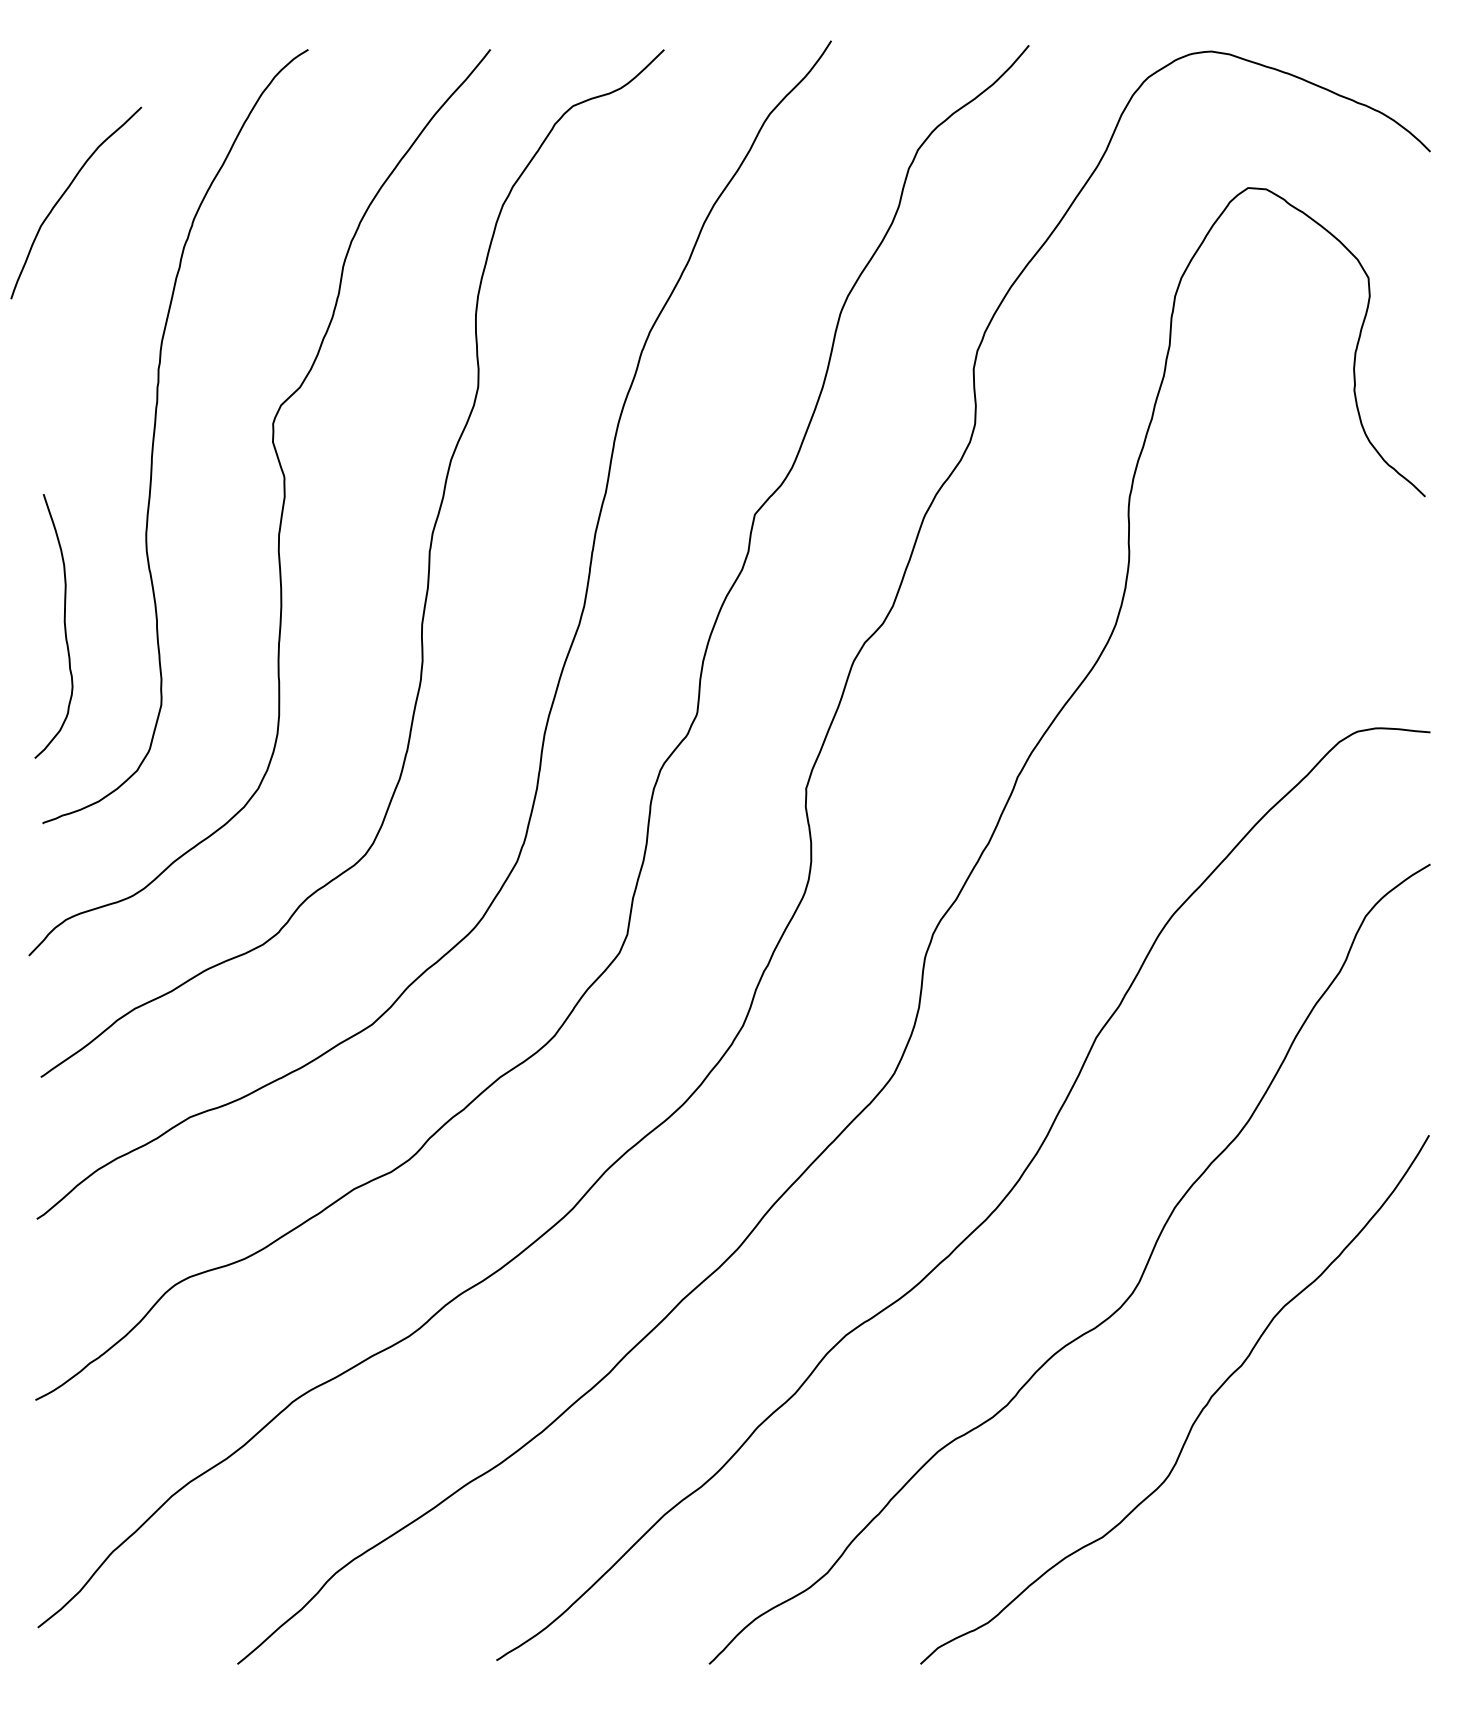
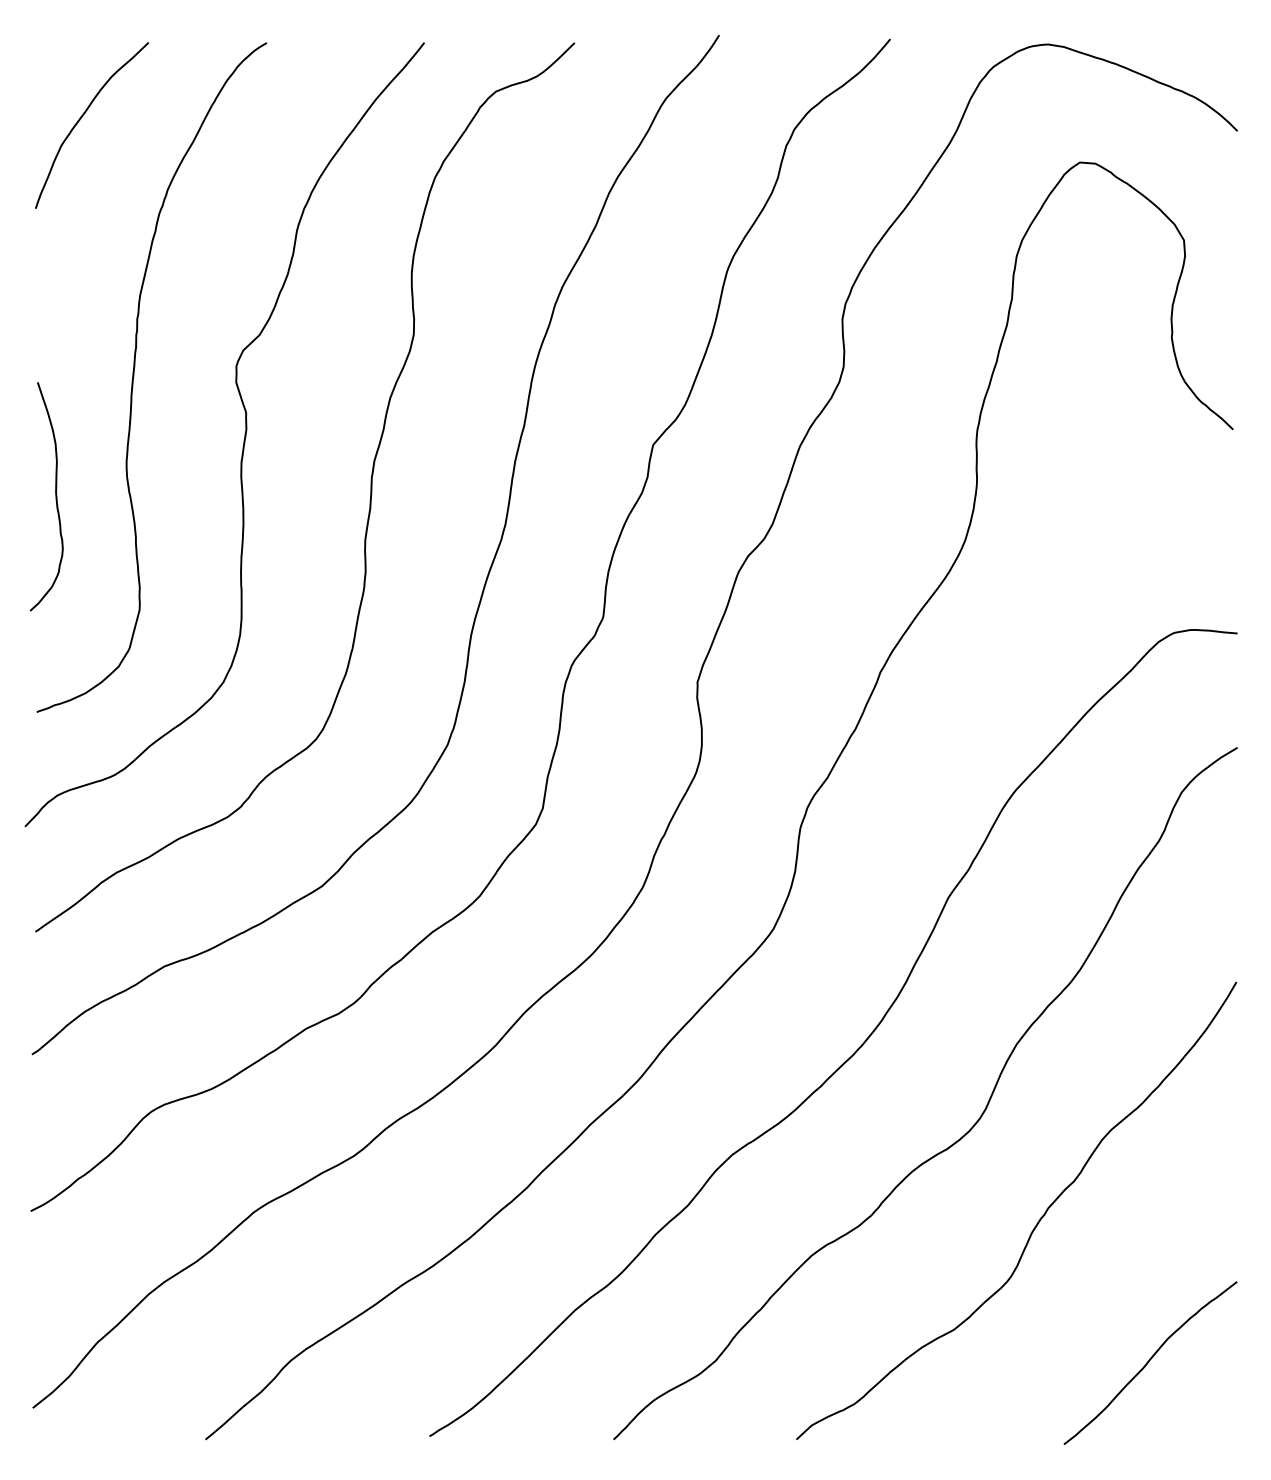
curve: (66, 192) -> (83, 116), moved
curve: (64, 626) -> (55, 496), moved
curve: (1328, 1573) -> (1149, 1361), added

